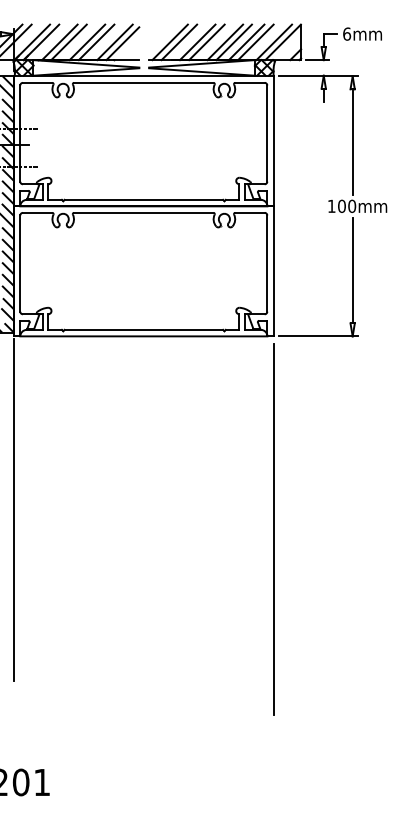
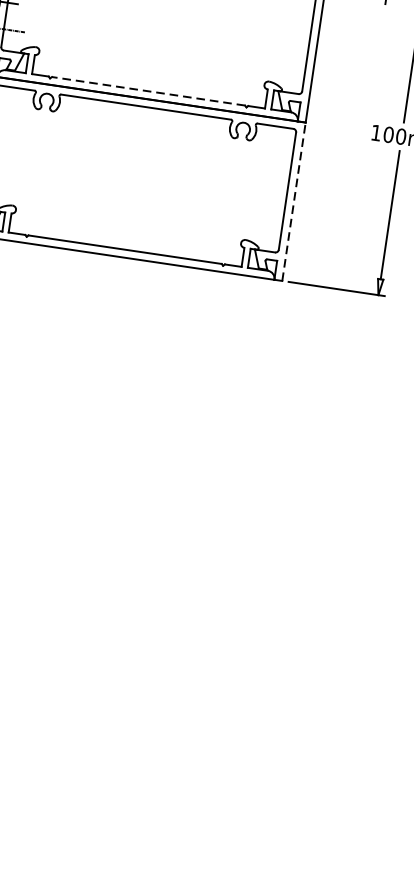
line: (143, 199) -> (148, 90), solid -> dashed
line: (273, 271) -> (293, 201), solid -> dashed
line: (273, 528) -> (247, 515), removed

